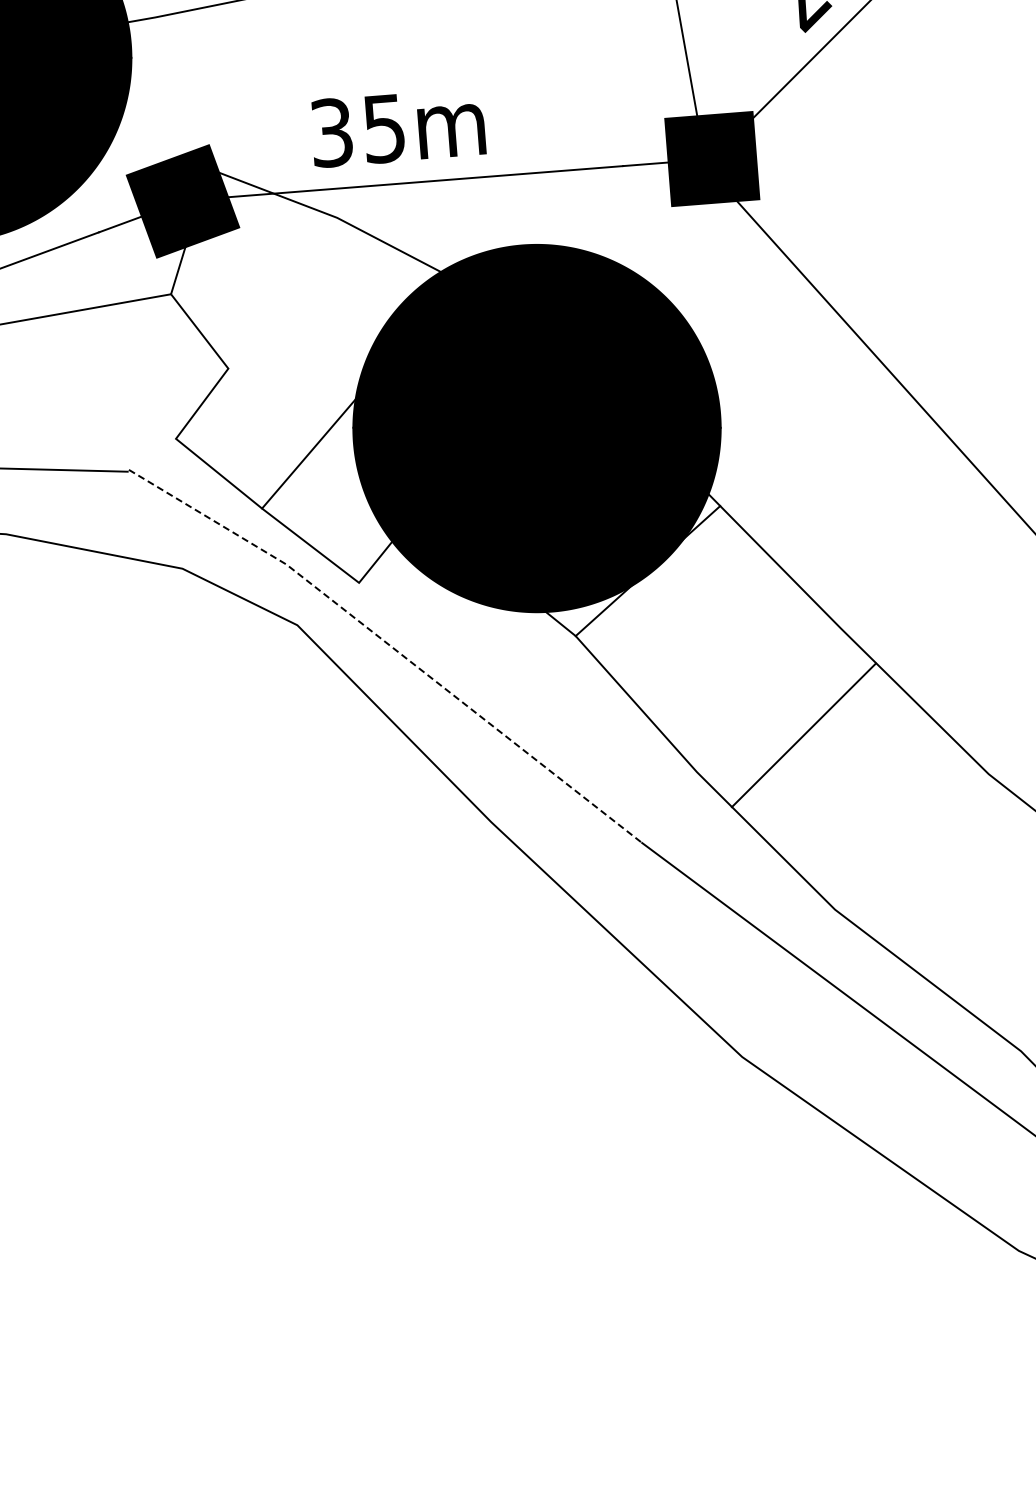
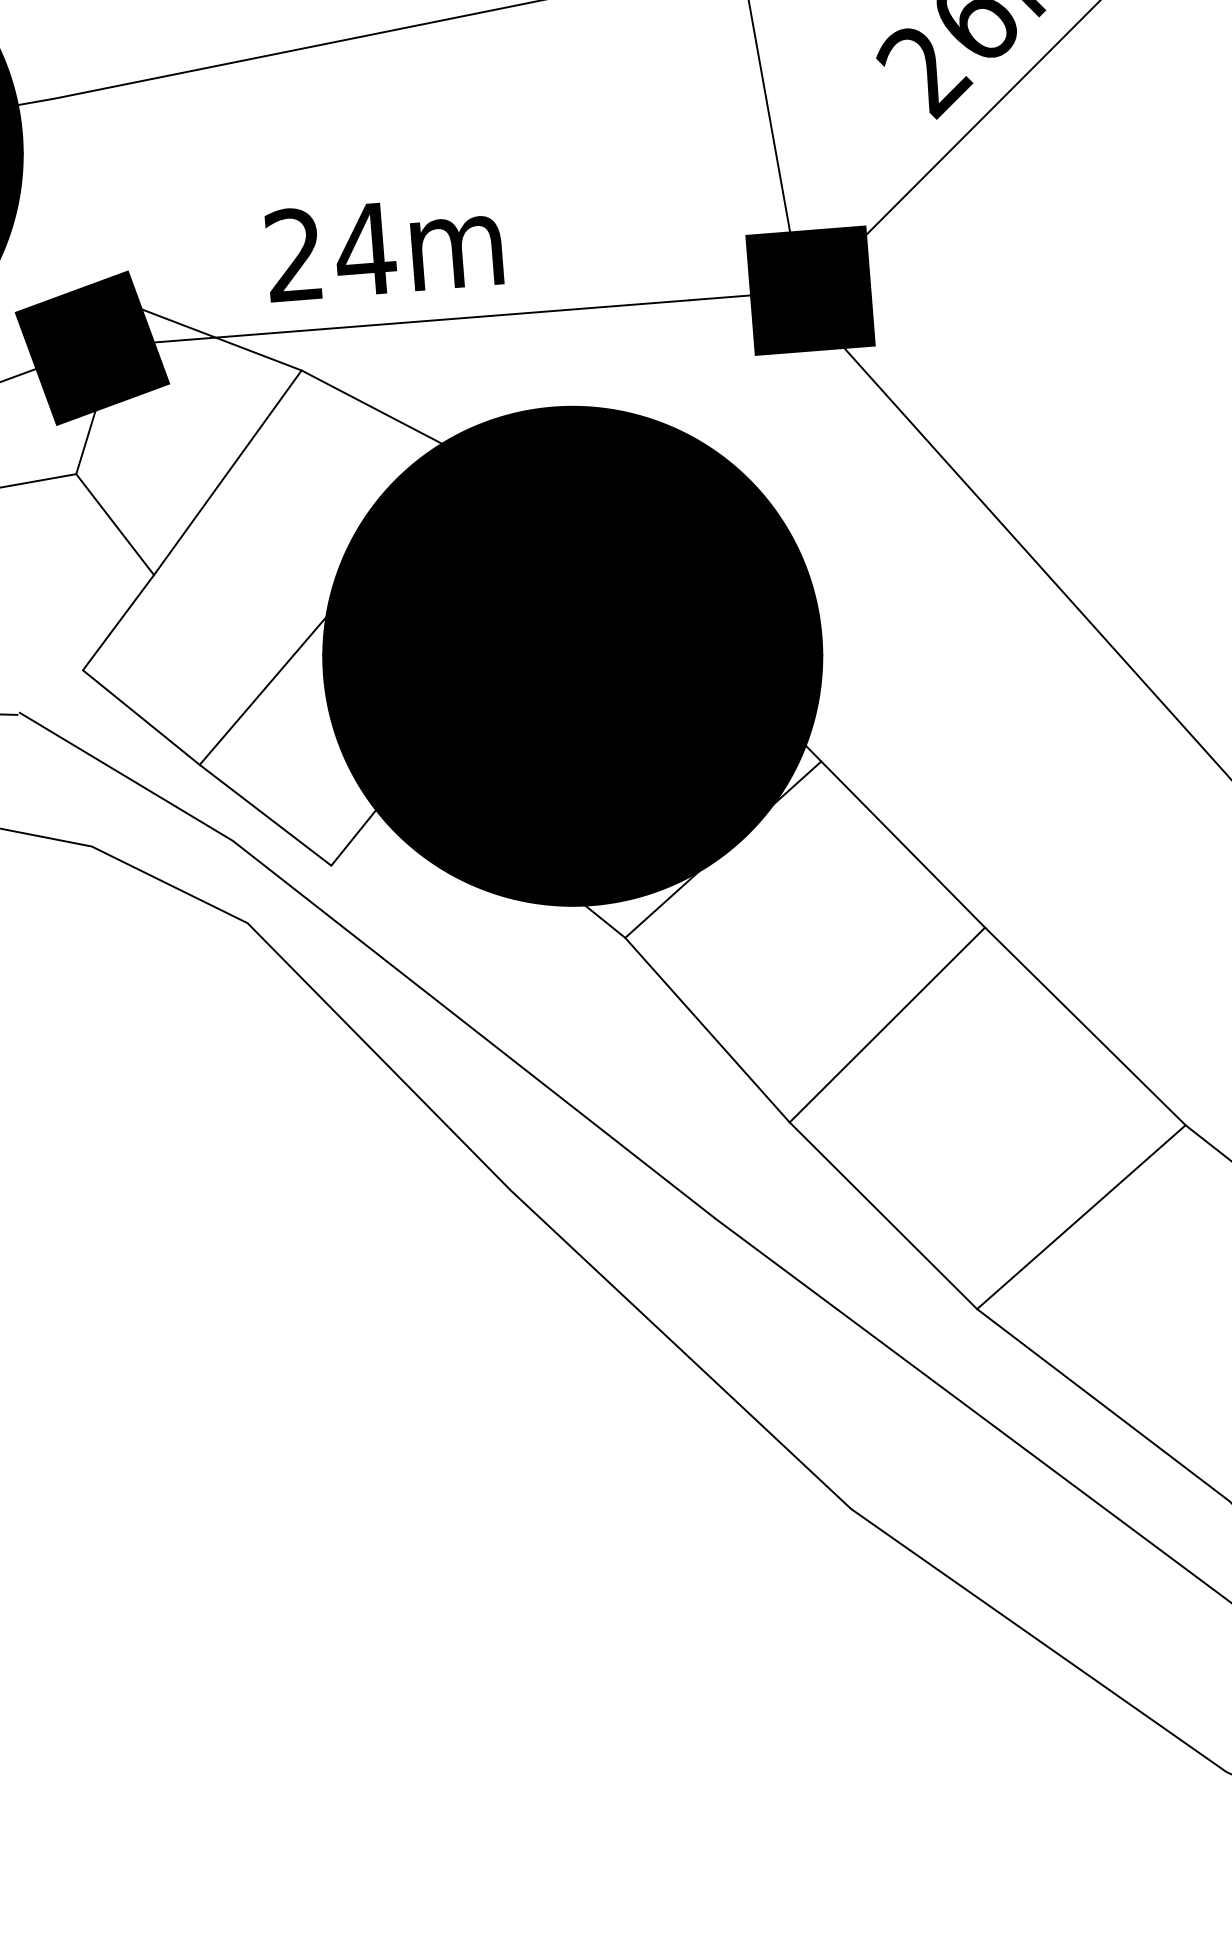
text: (358, 130) -> (330, 251), 35m -> 24m
line: (282, 292) -> (227, 471), added
line: (391, 647) -> (375, 953), dashed -> solid
line: (803, 735) -> (886, 1025), moved
line: (911, 841) -> (1080, 1216), added

